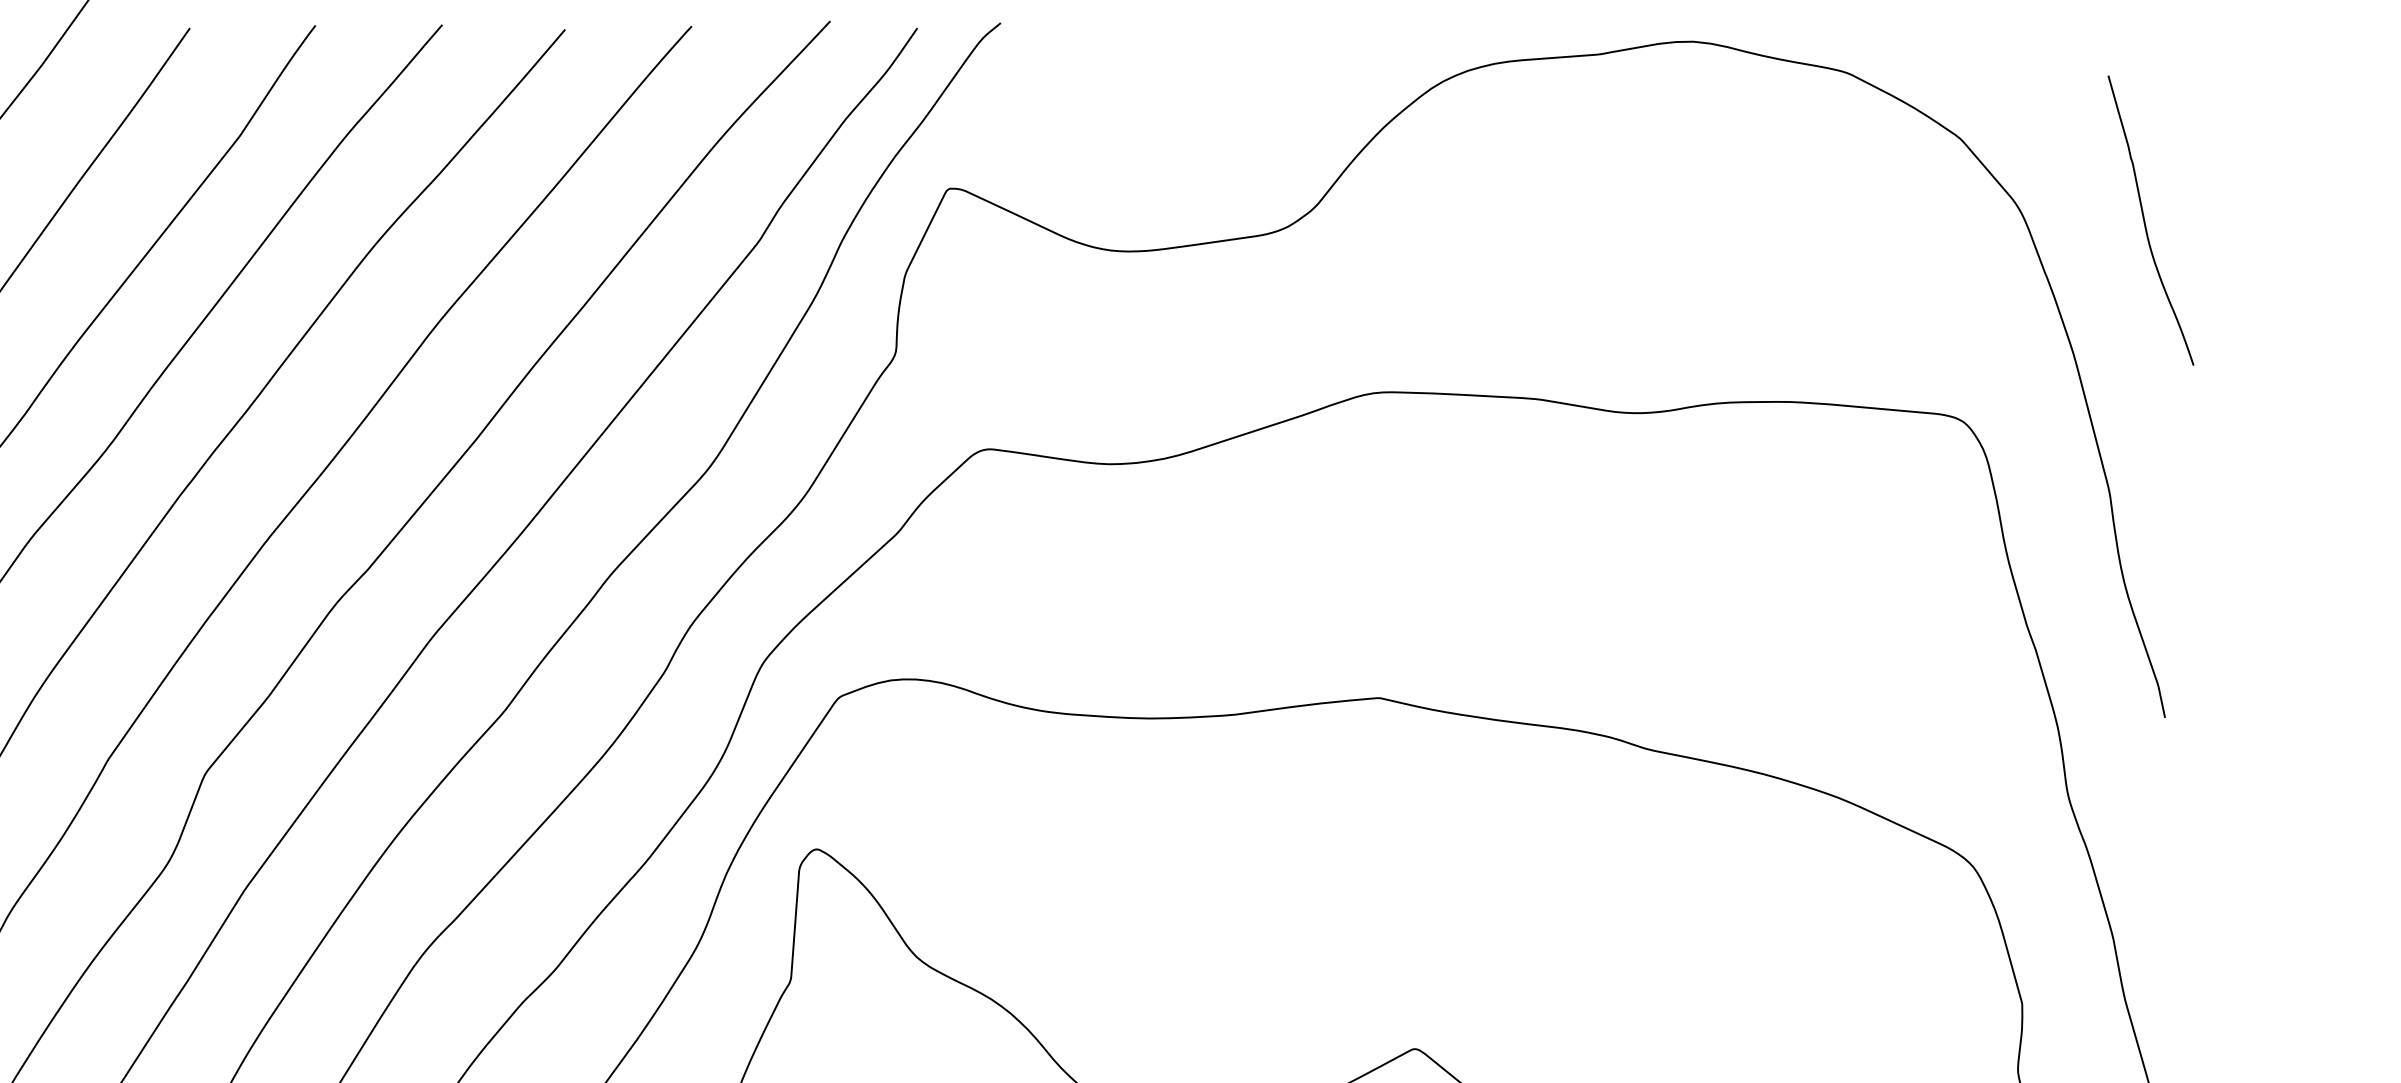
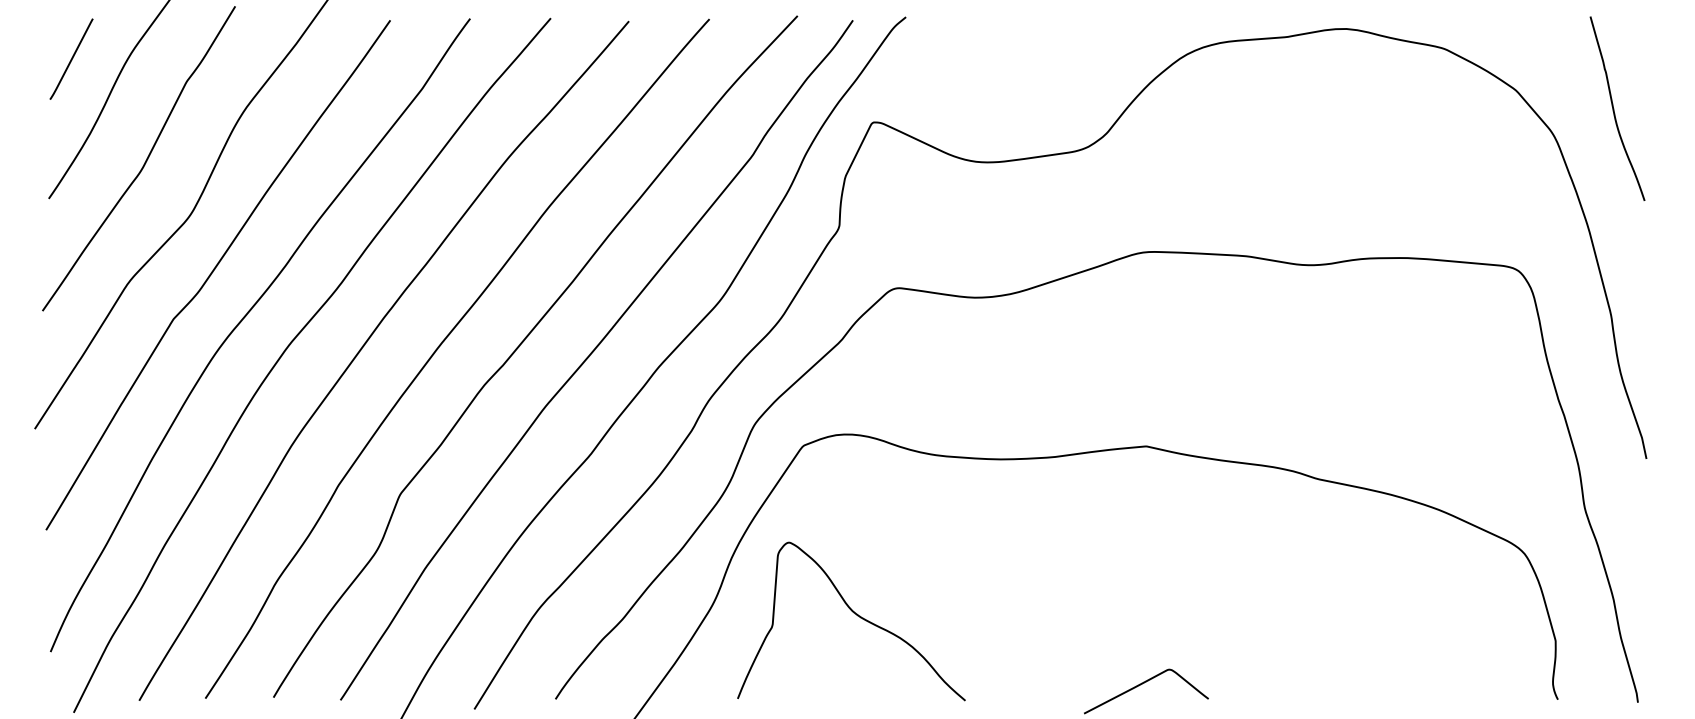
curve: (2146, 220) -> (1614, 108), moved

